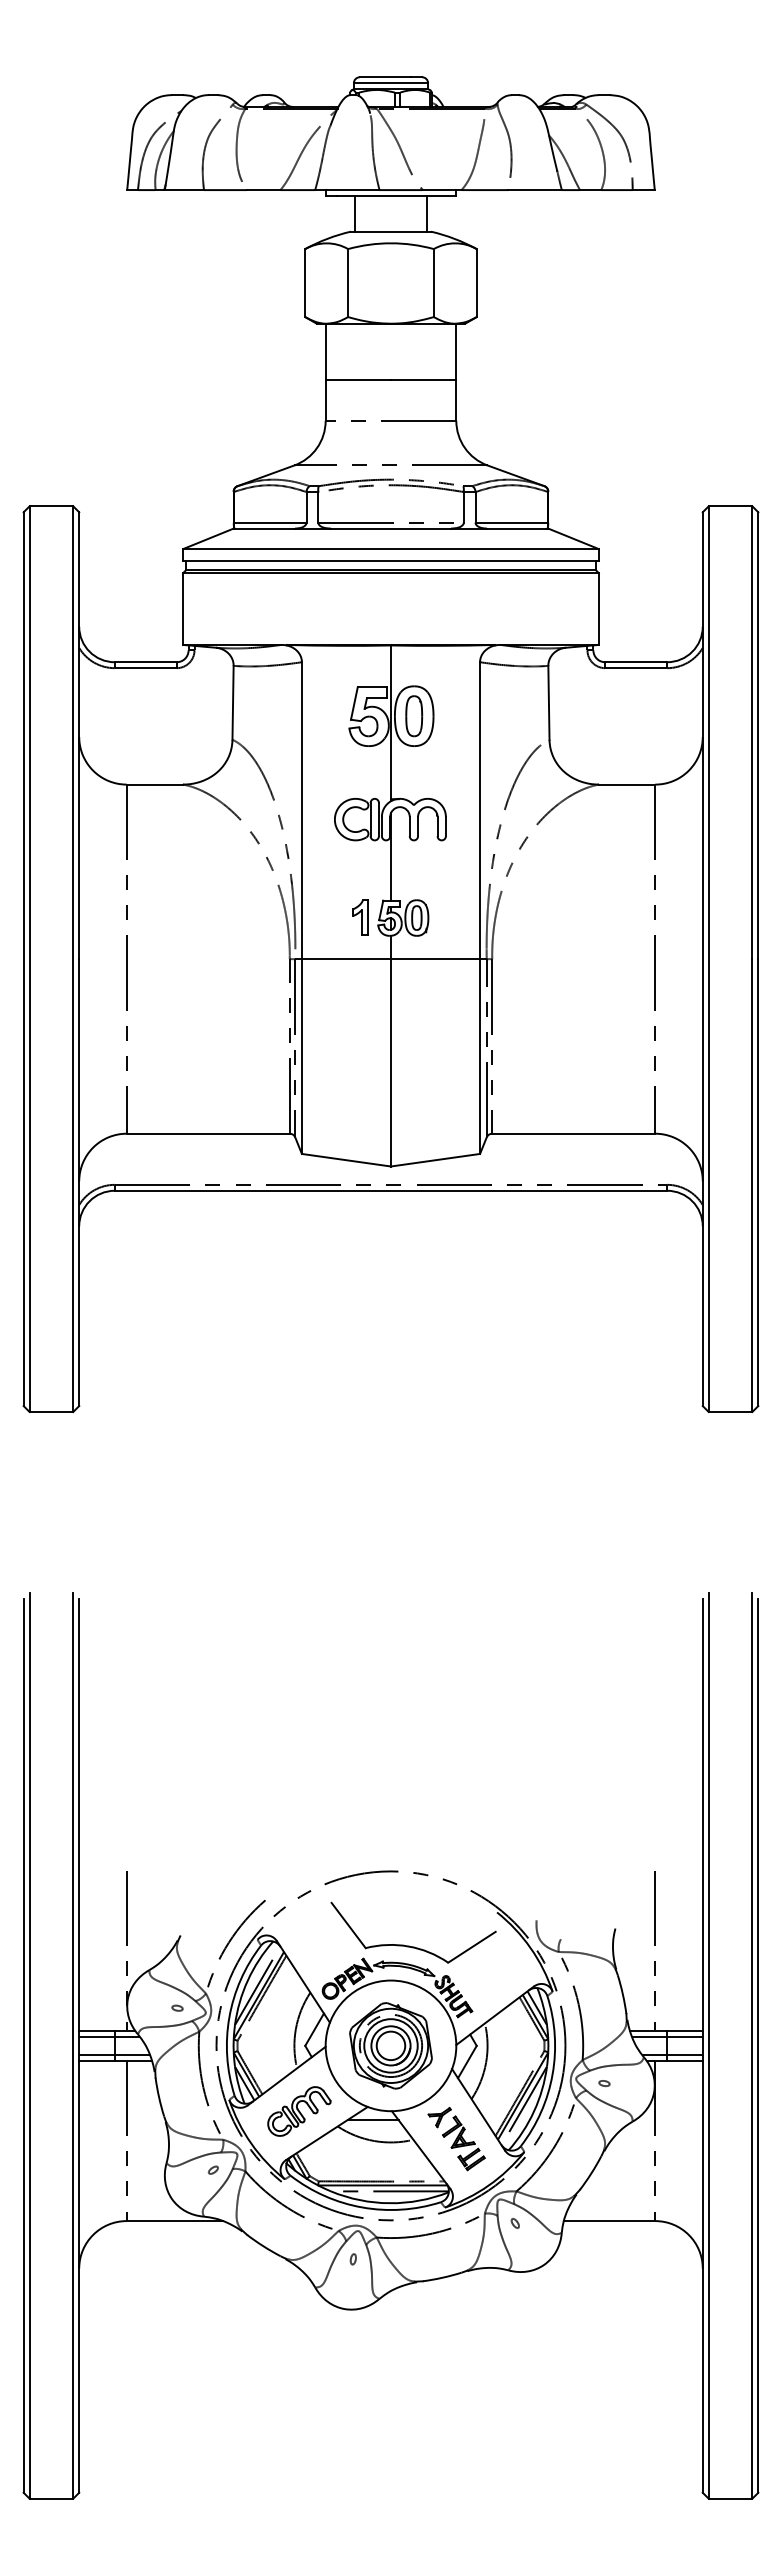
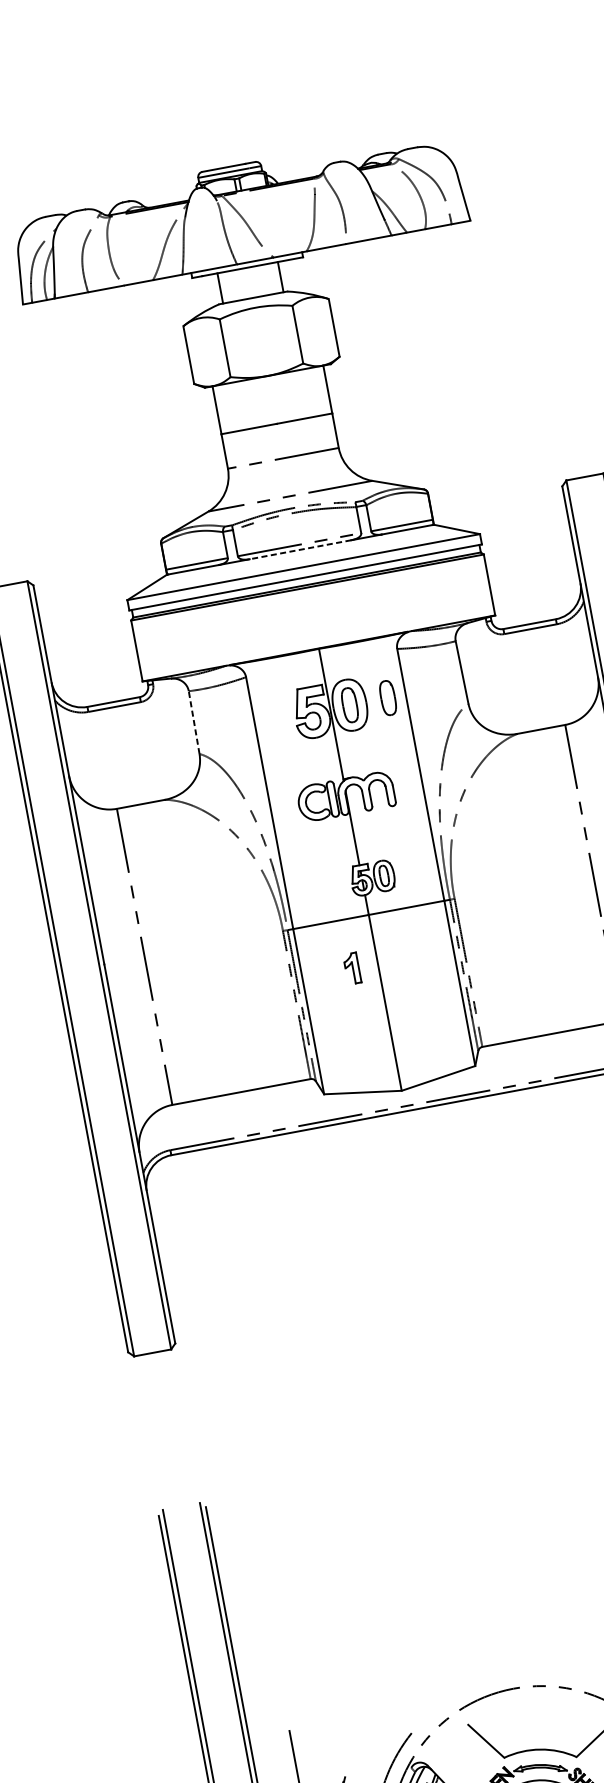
line: (391, 528) -> (300, 549), solid -> dashed
line: (233, 702) -> (194, 722), solid -> dashed
part: (459, 716) -> (388, 698), added
part: (360, 917) -> (352, 968), moved

